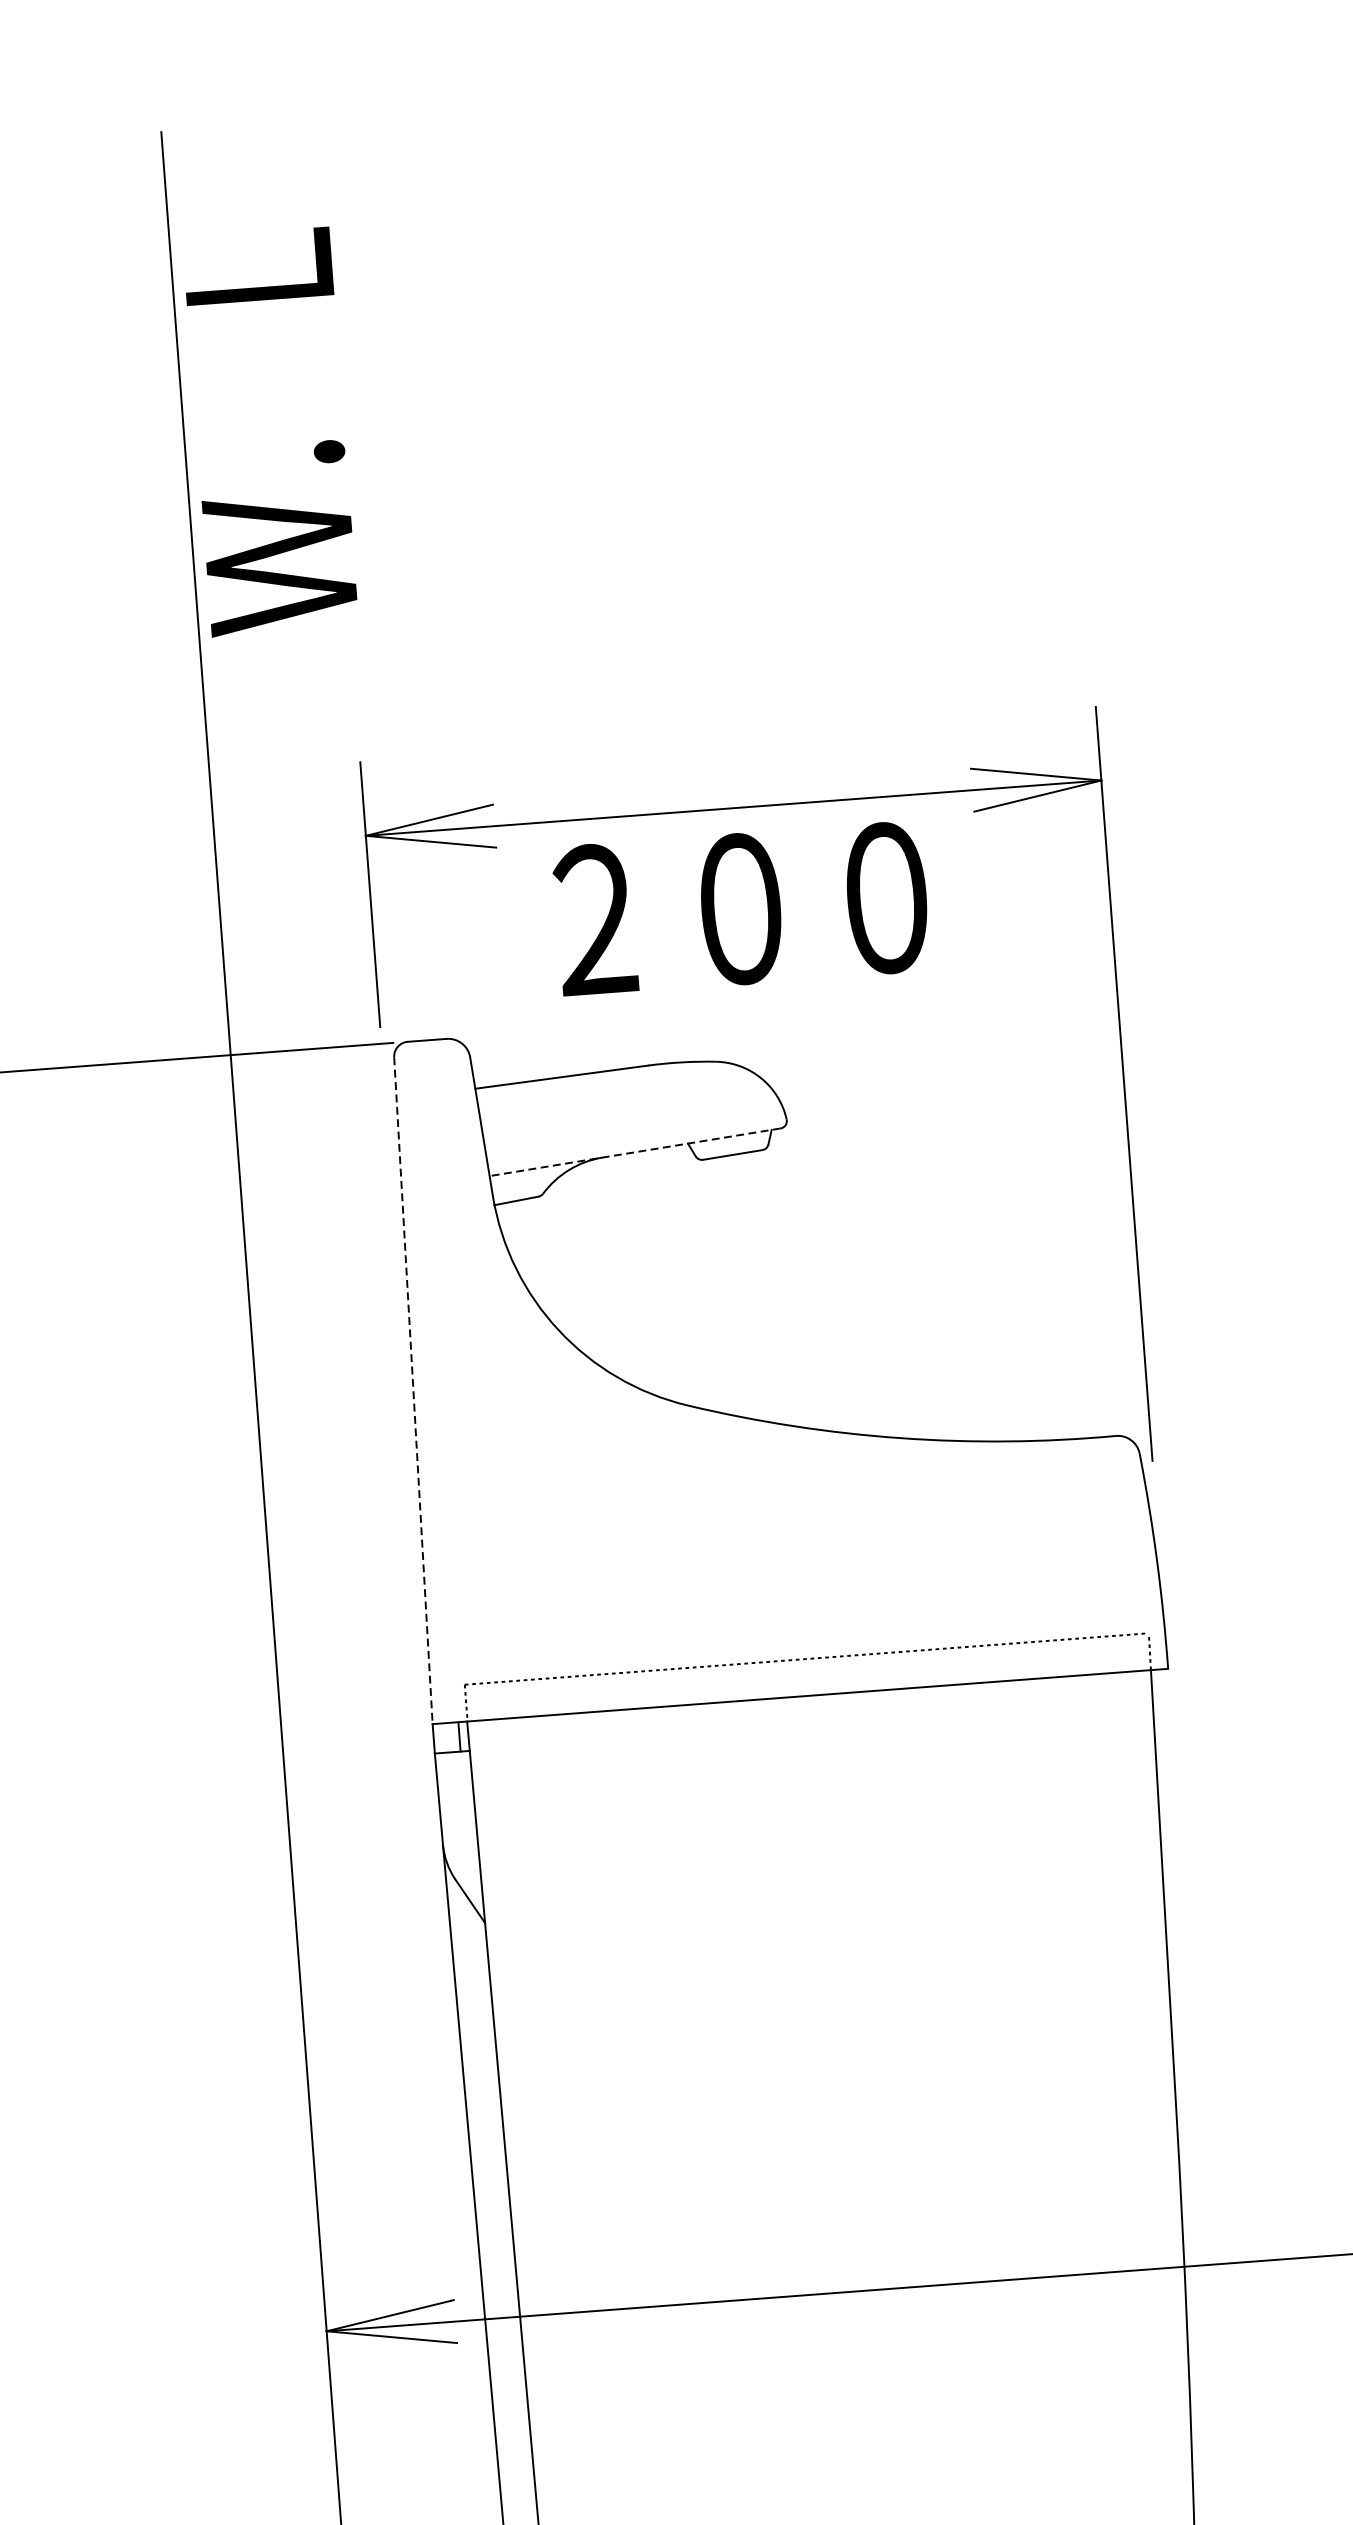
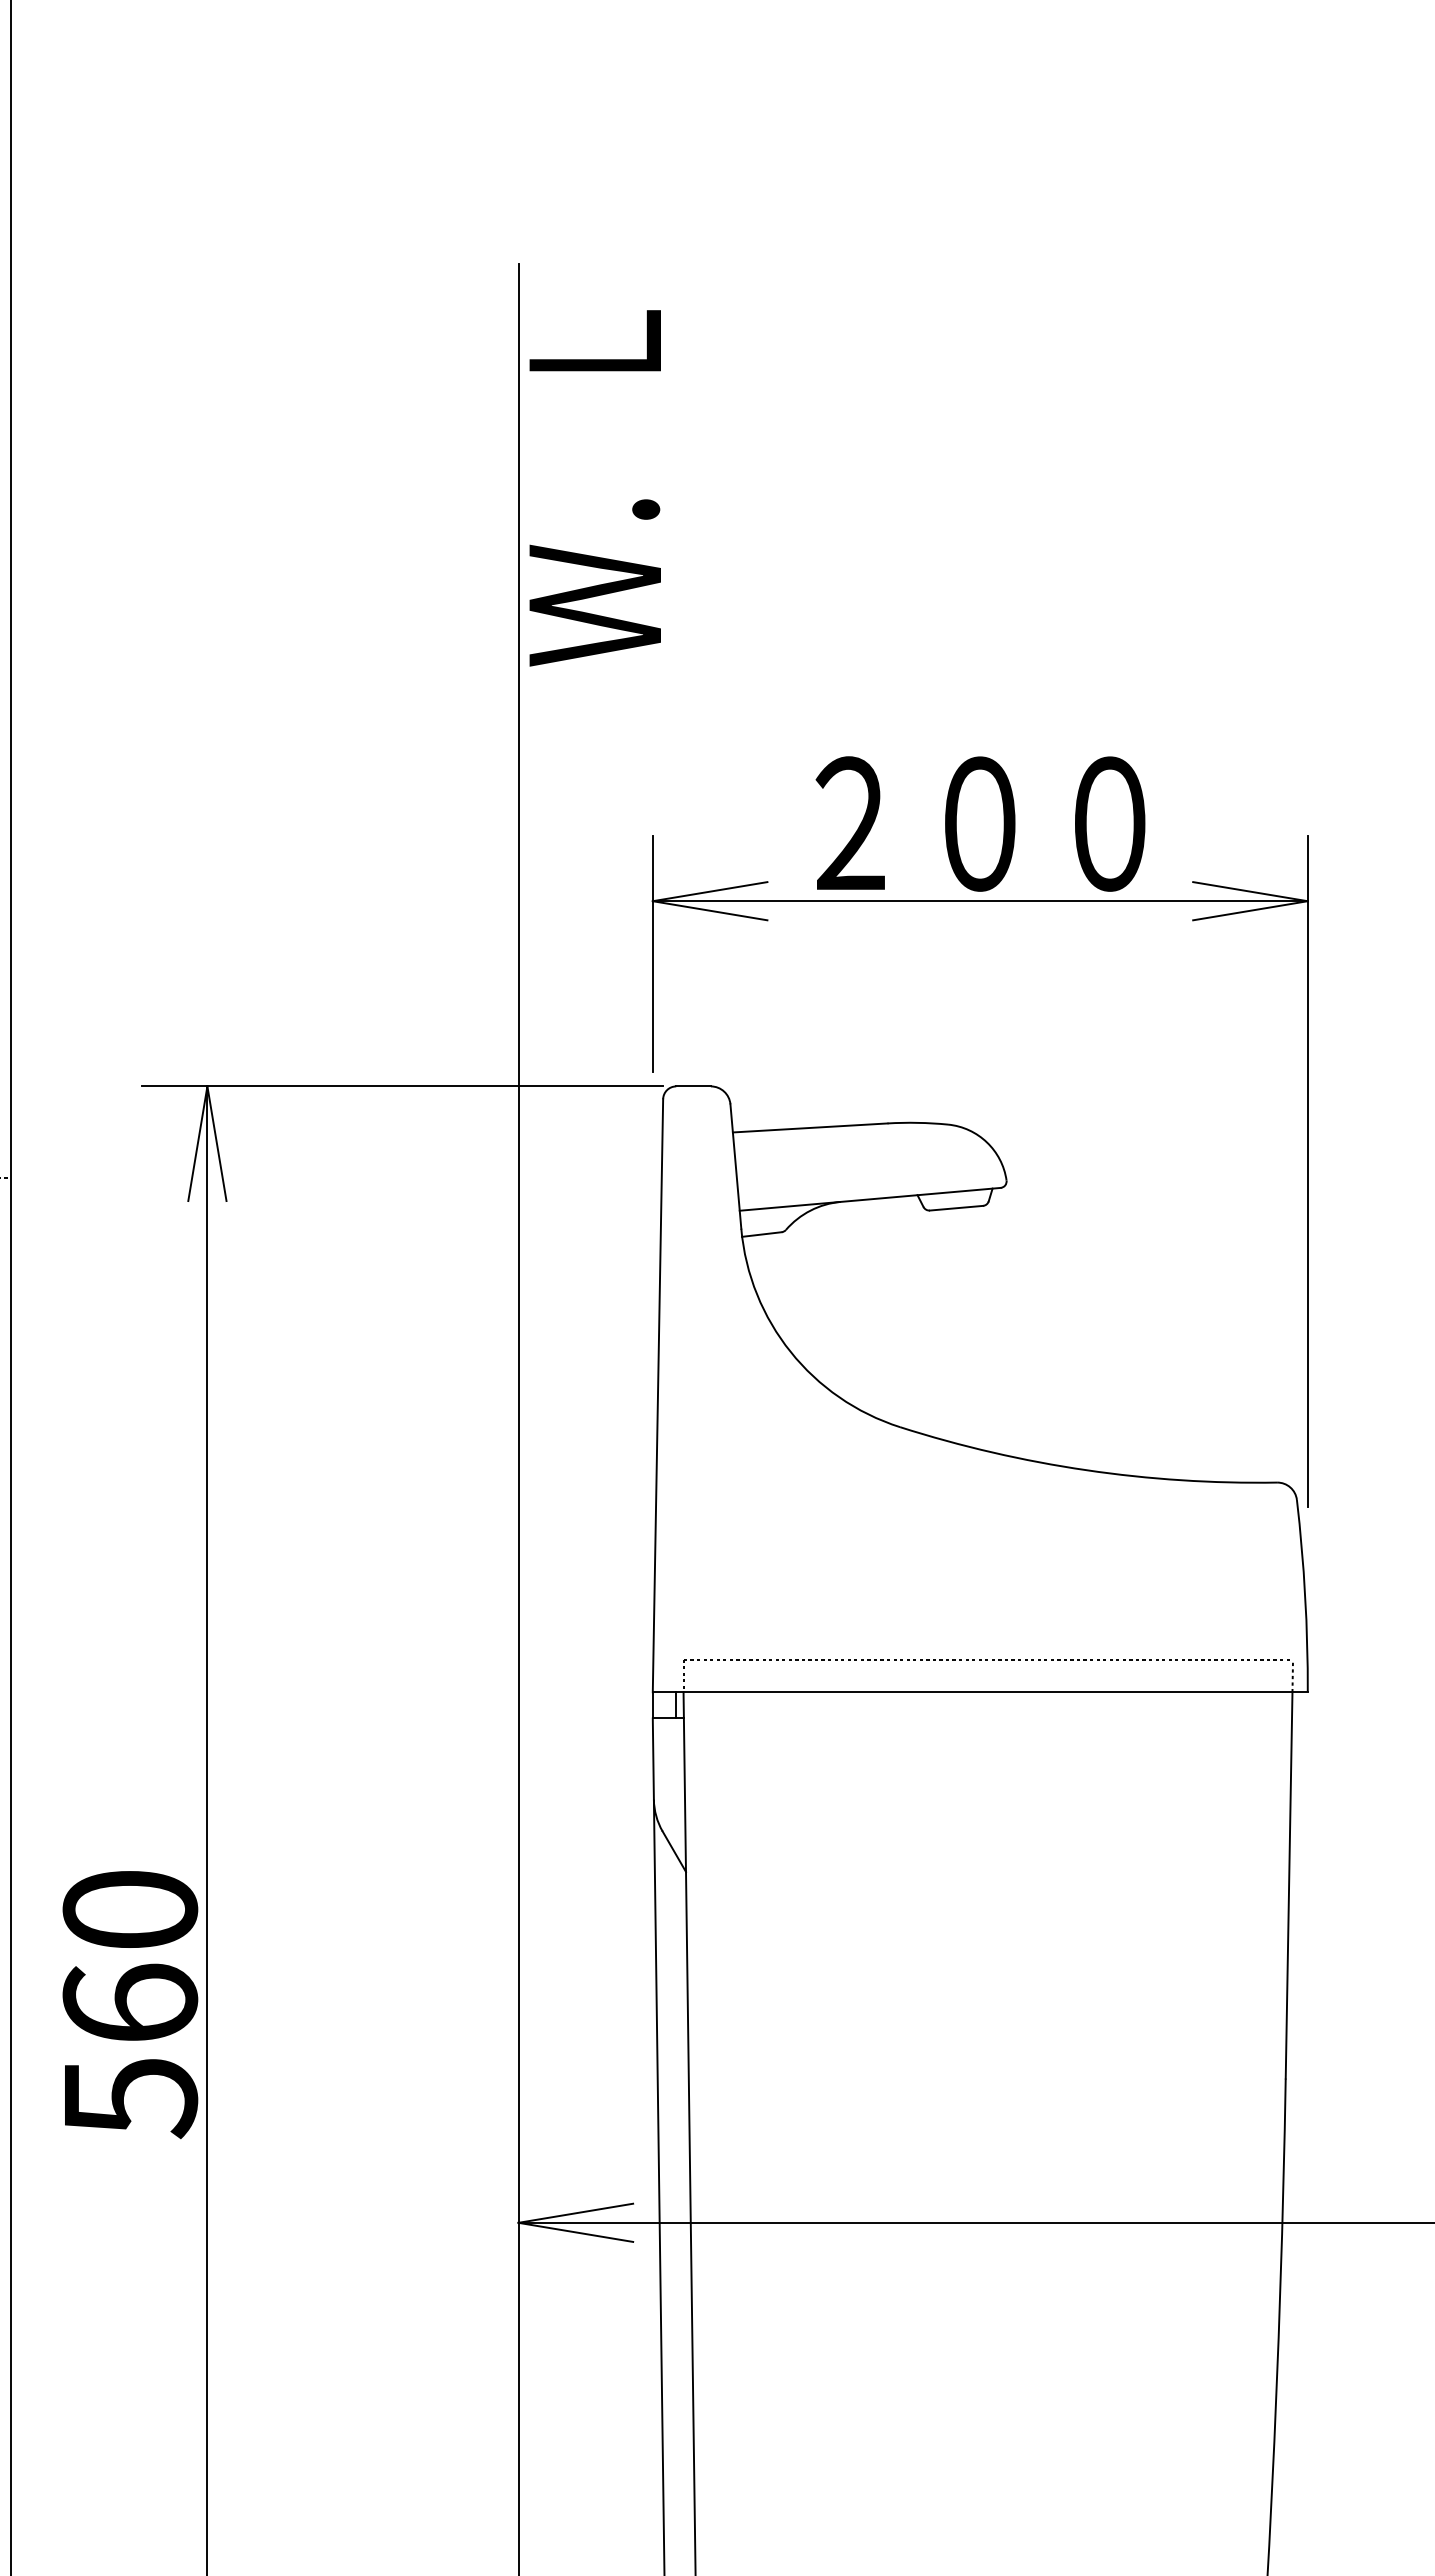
text: (269, 432) -> (594, 488), moved
text: (741, 908) -> (980, 823), moved
line: (635, 1152) -> (870, 1199), dashed -> solid
line: (412, 1390) -> (657, 1395), dashed -> solid

